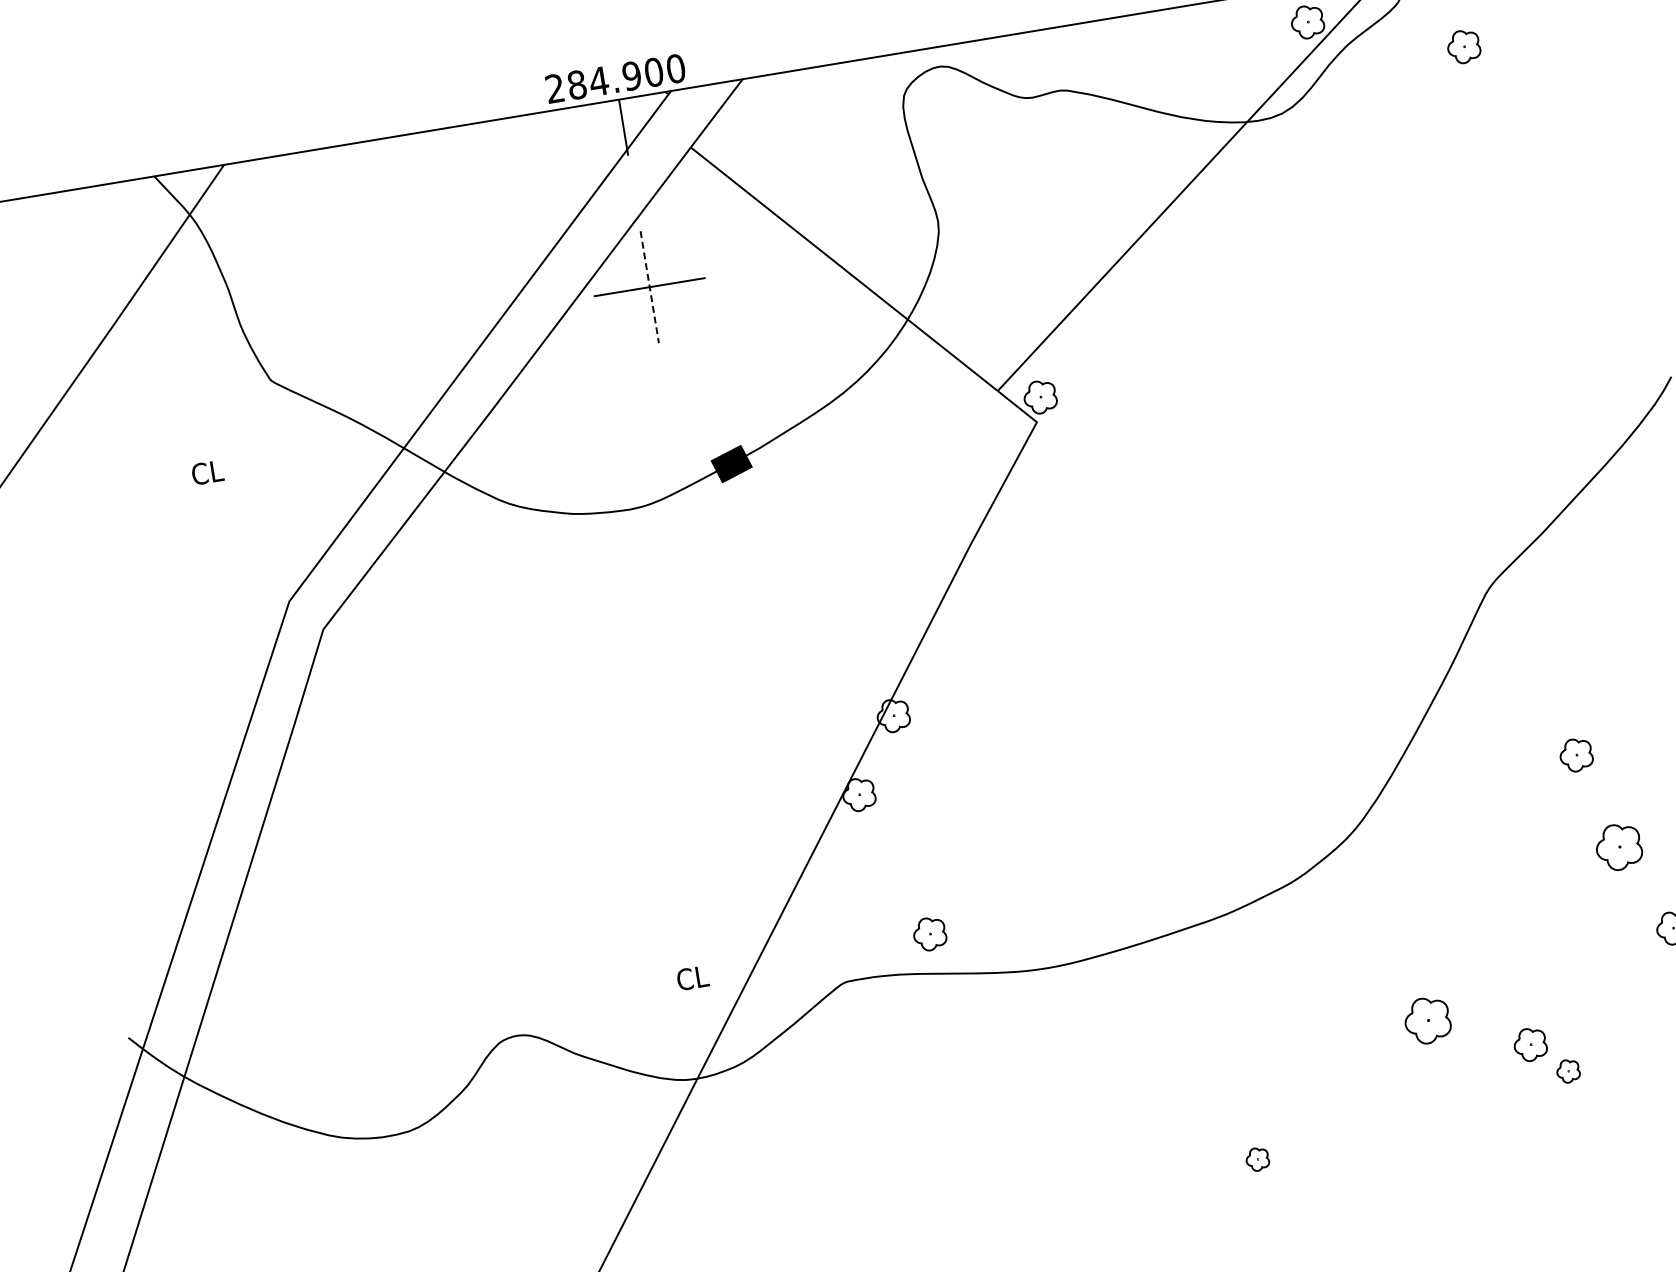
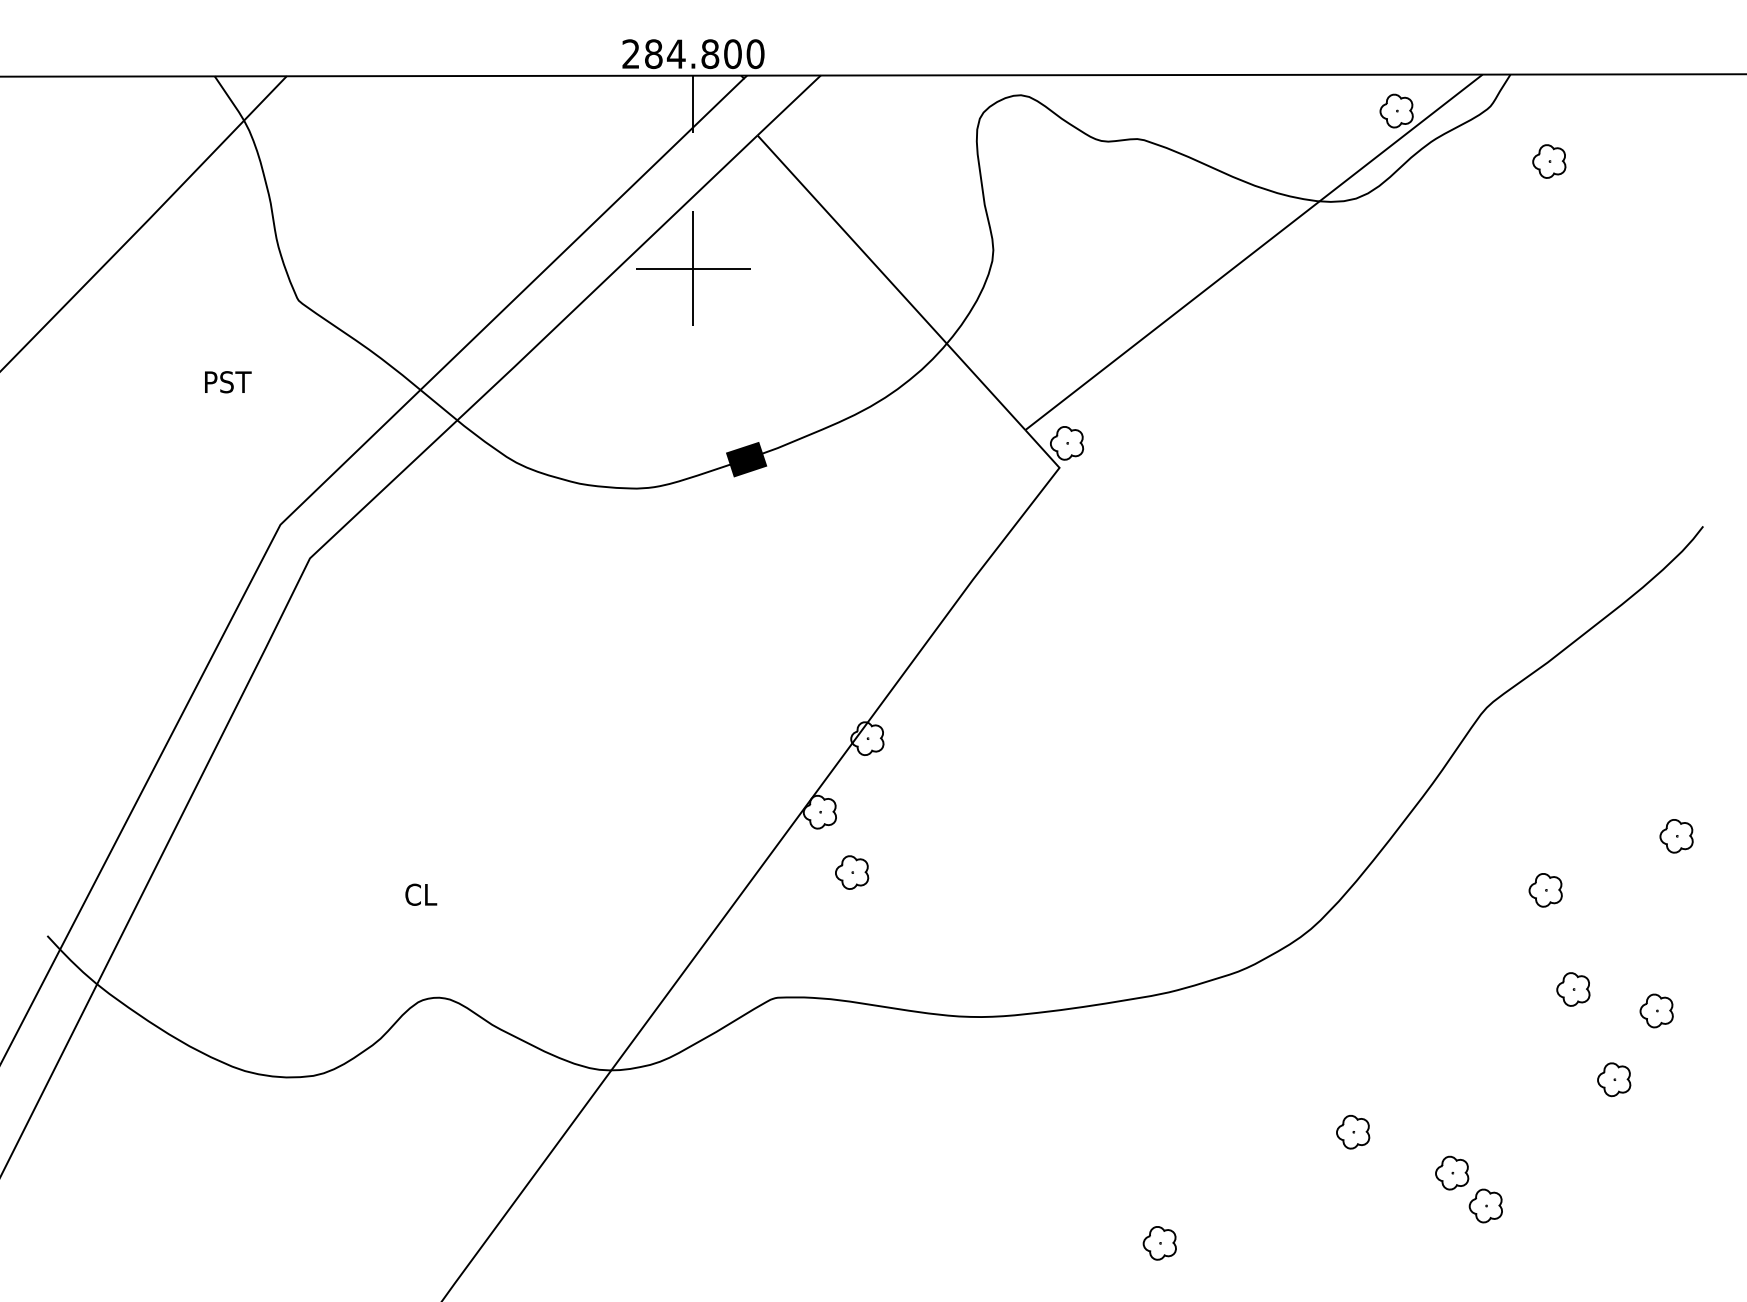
text: (632, 76) -> (710, 54), 284.900 -> 284.800
line: (649, 286) -> (693, 268), dashed -> solid
text: (215, 471) -> (227, 382), CL -> PST
part: (1619, 847) -> (1573, 989), size x0.71
part: (930, 933) -> (852, 872), moved
text: (693, 977) -> (421, 894), moved
part: (1428, 1020) -> (1353, 1132), size x0.71
part: (1567, 1070) -> (1485, 1205), size x1.43
part: (1257, 1159) -> (1159, 1243), size x1.43

